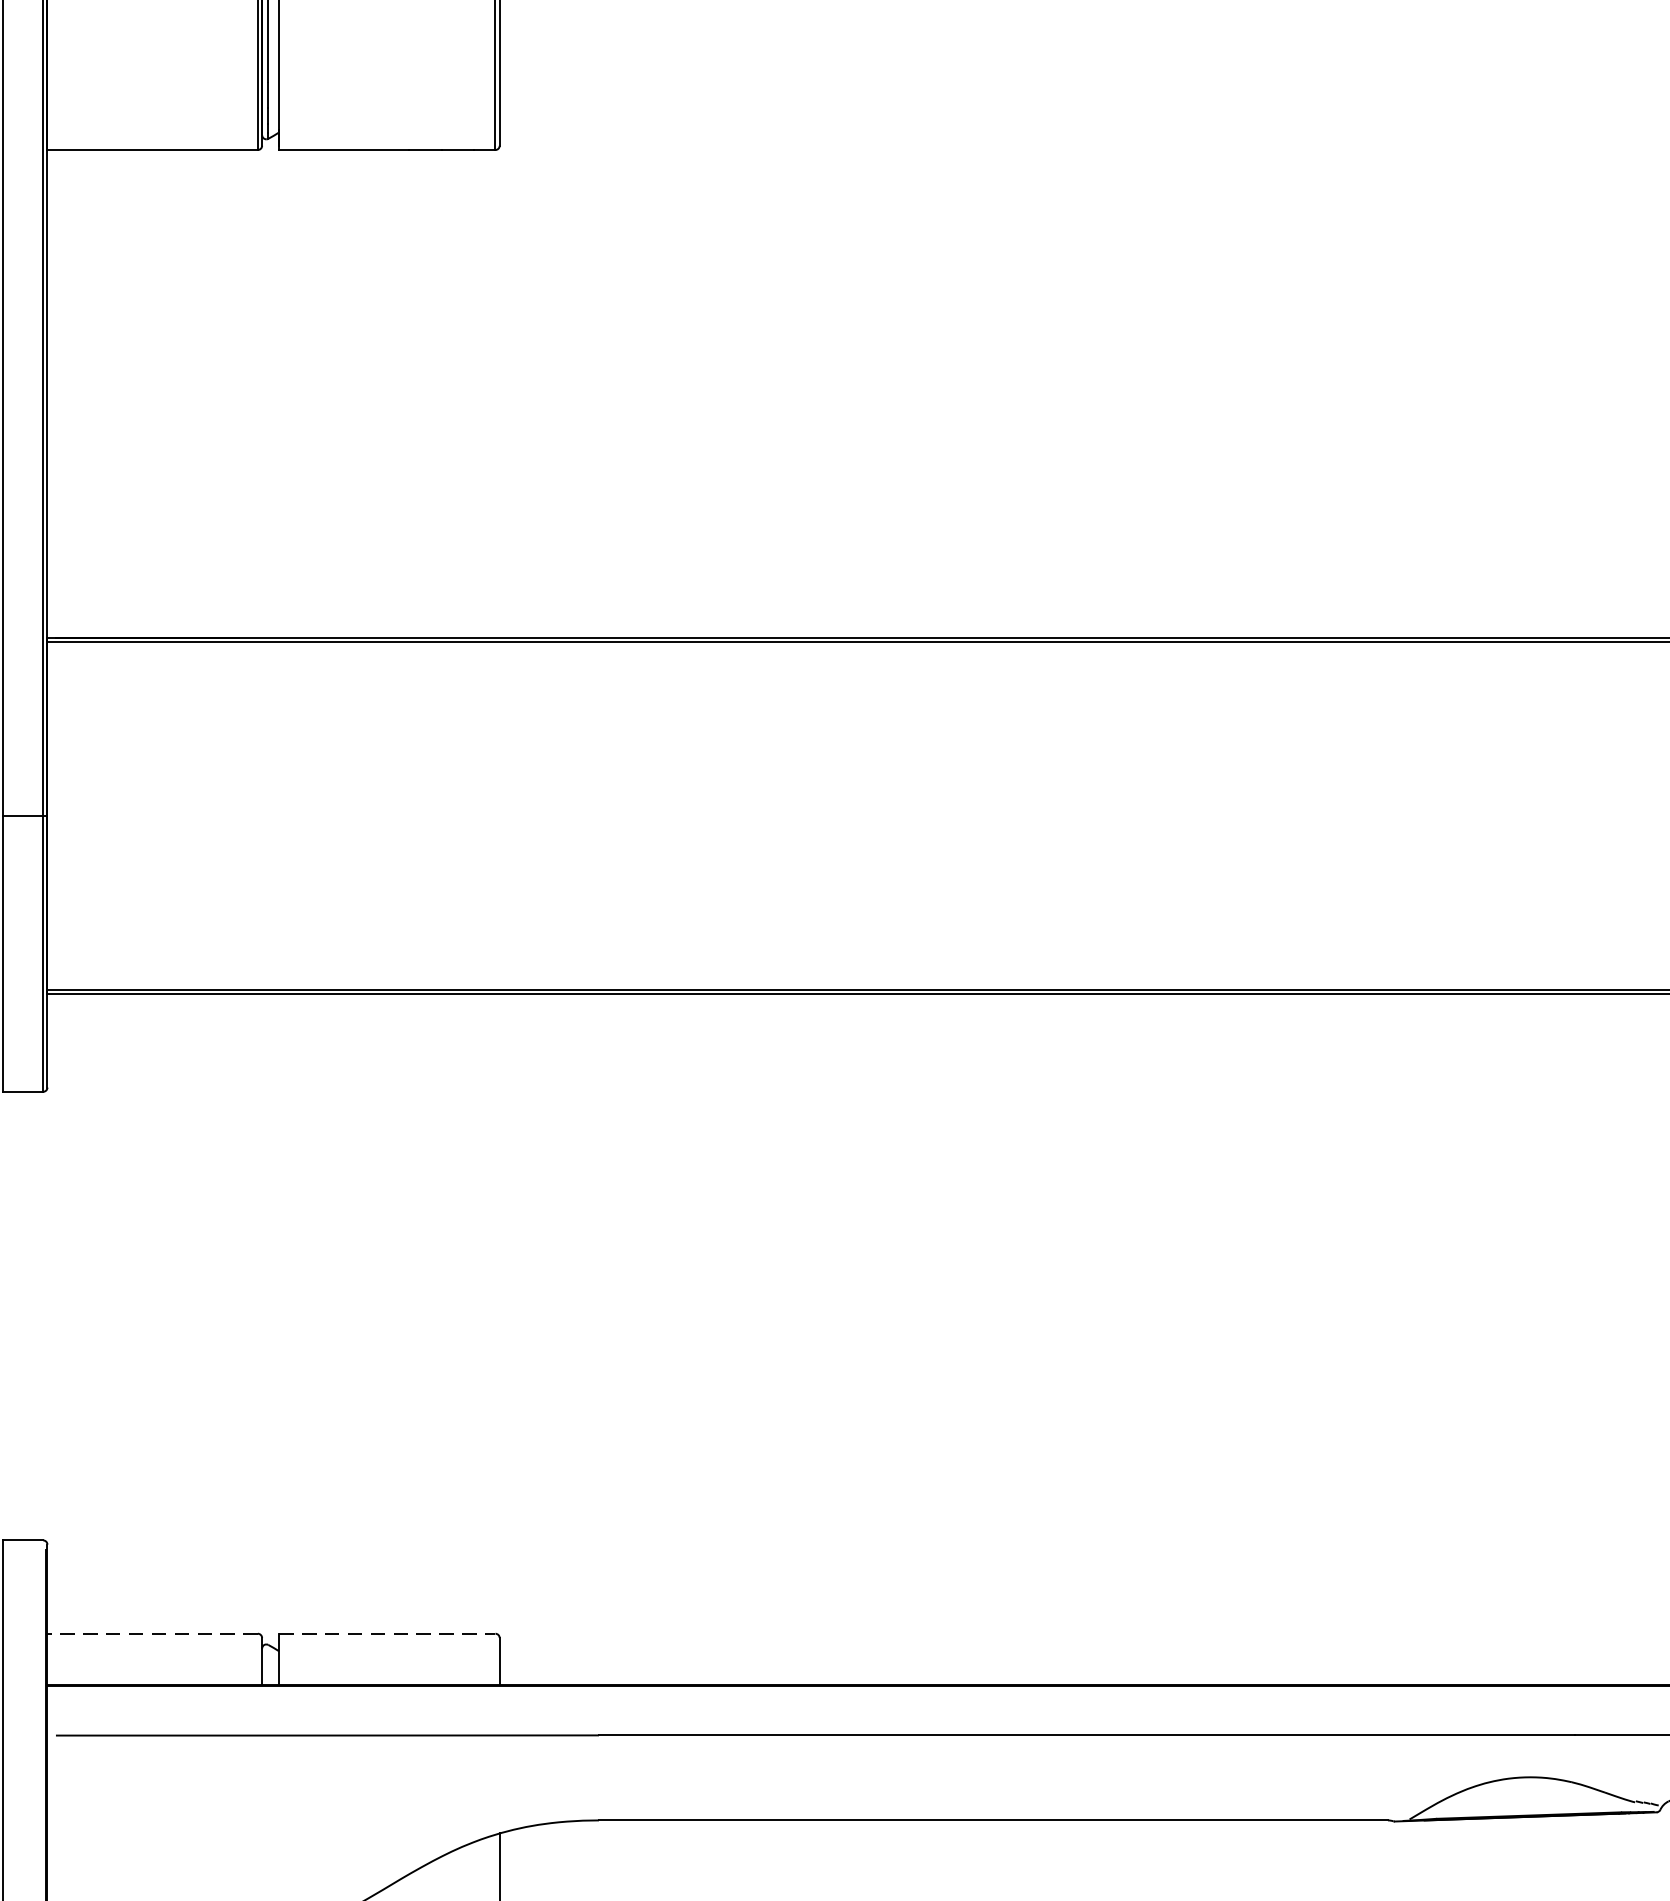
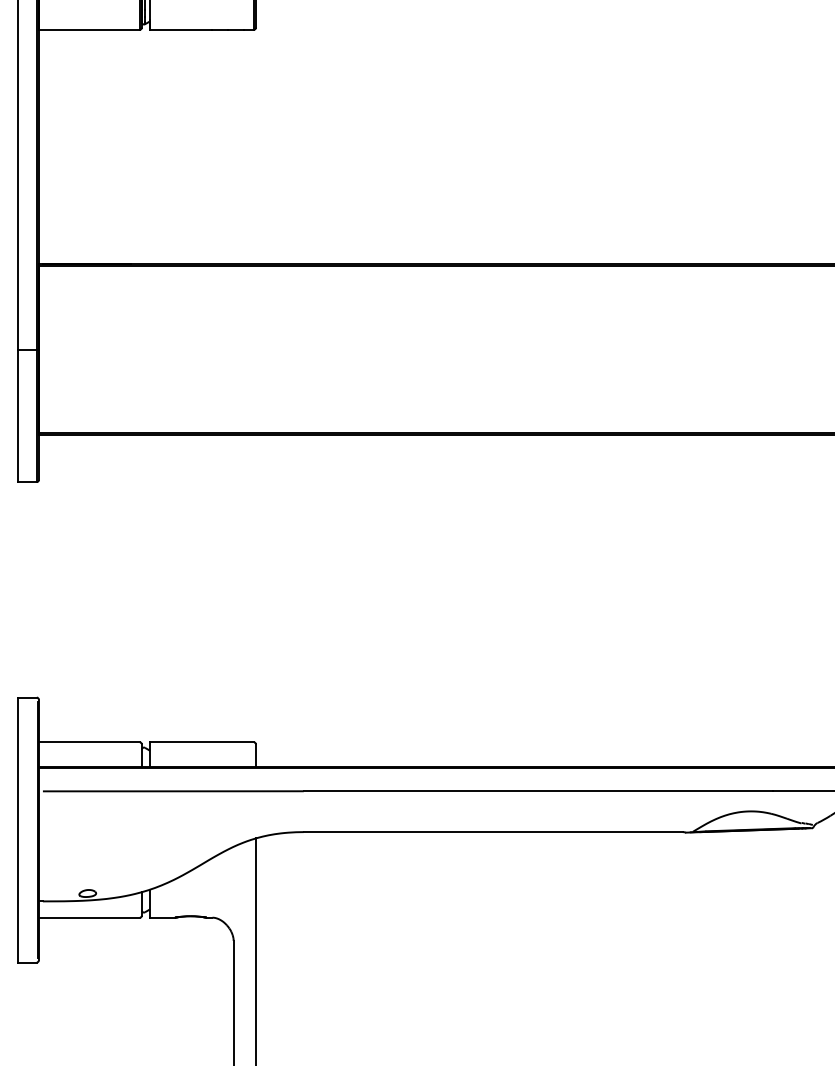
line: (152, 1633) -> (89, 742), dashed -> solid
line: (388, 1633) -> (202, 742), dashed -> solid

